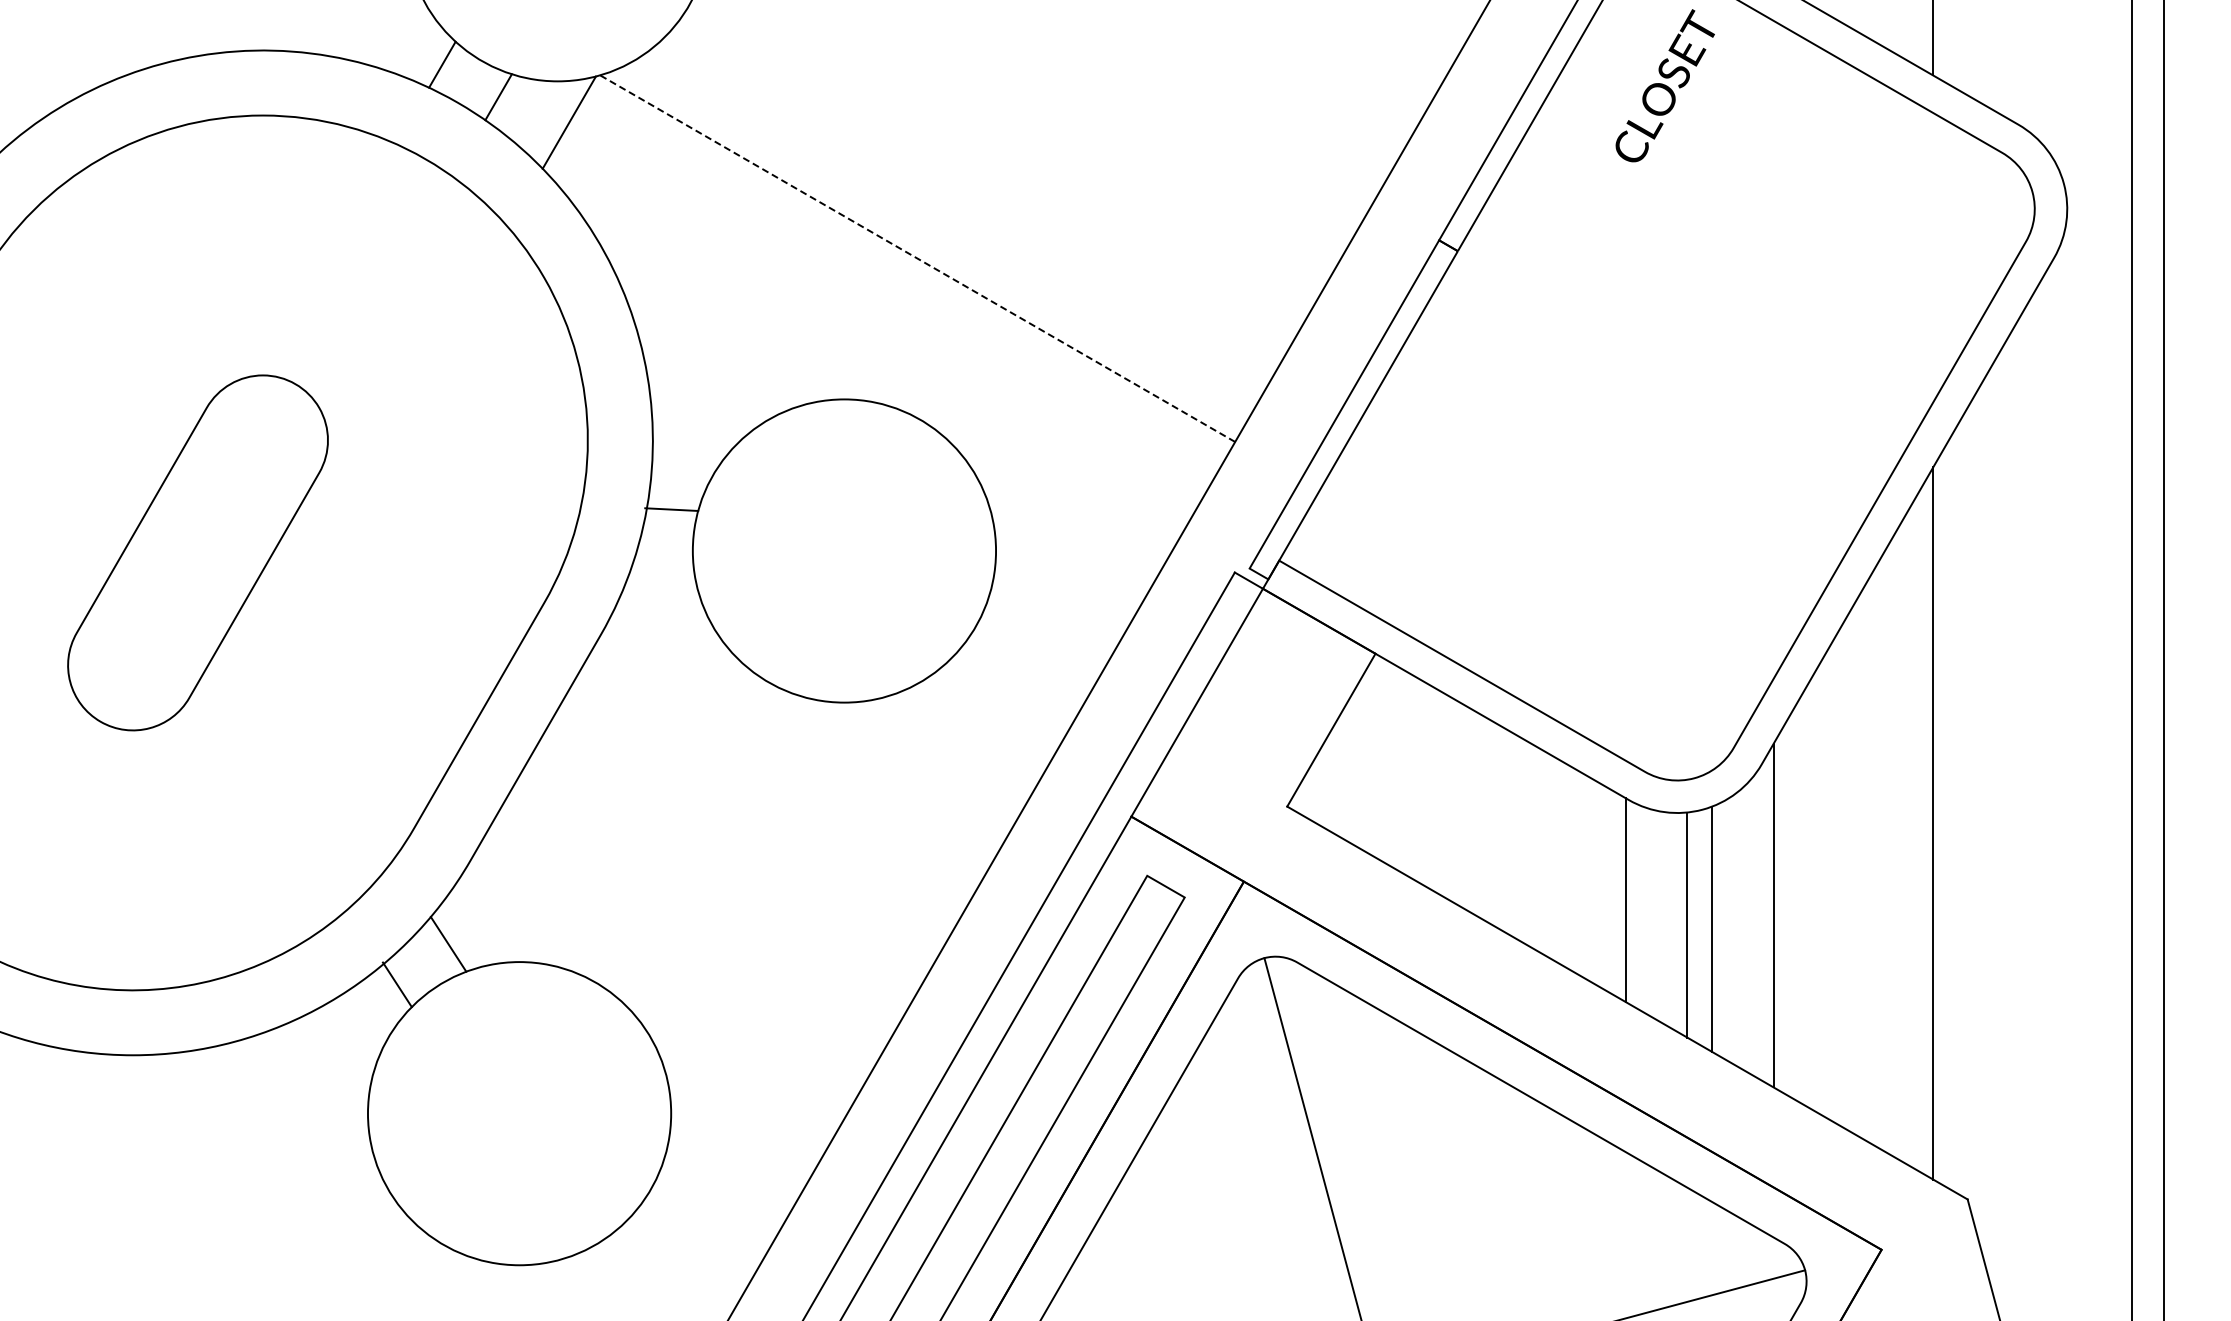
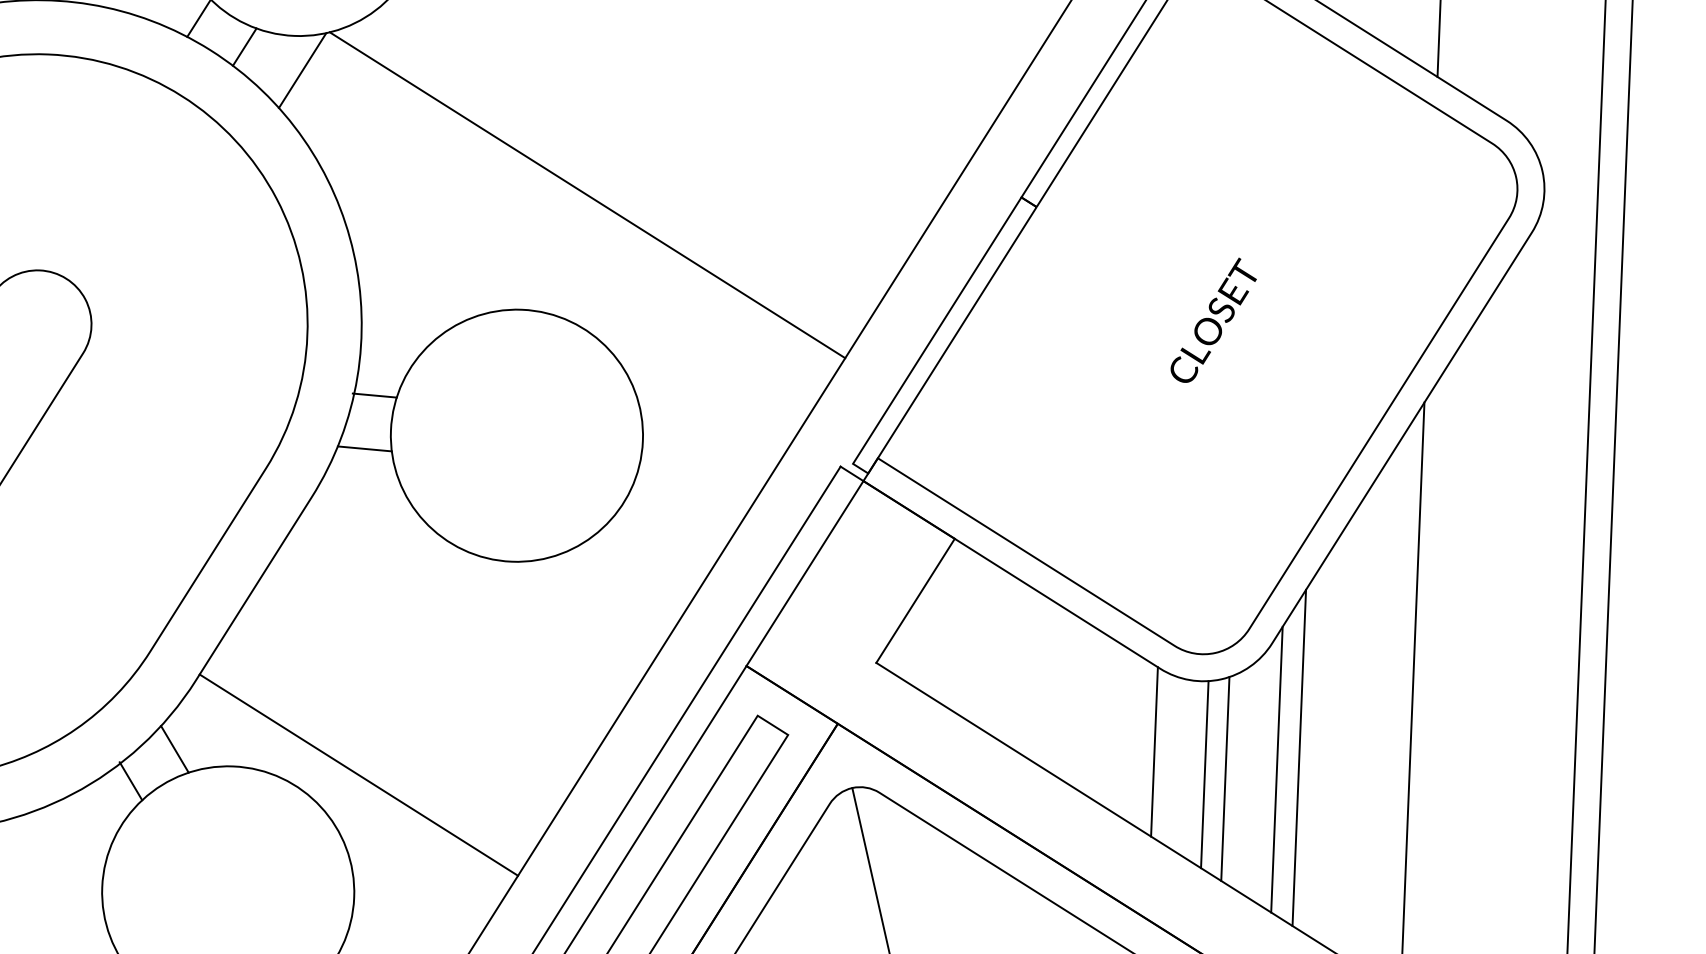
text: (1664, 85) -> (1213, 320), moved
line: (917, 258) -> (587, 195), dashed -> solid
line: (661, 573) -> (364, 448), added
line: (1800, 900) -> (1299, 758), added
line: (670, 966) -> (358, 775), added

